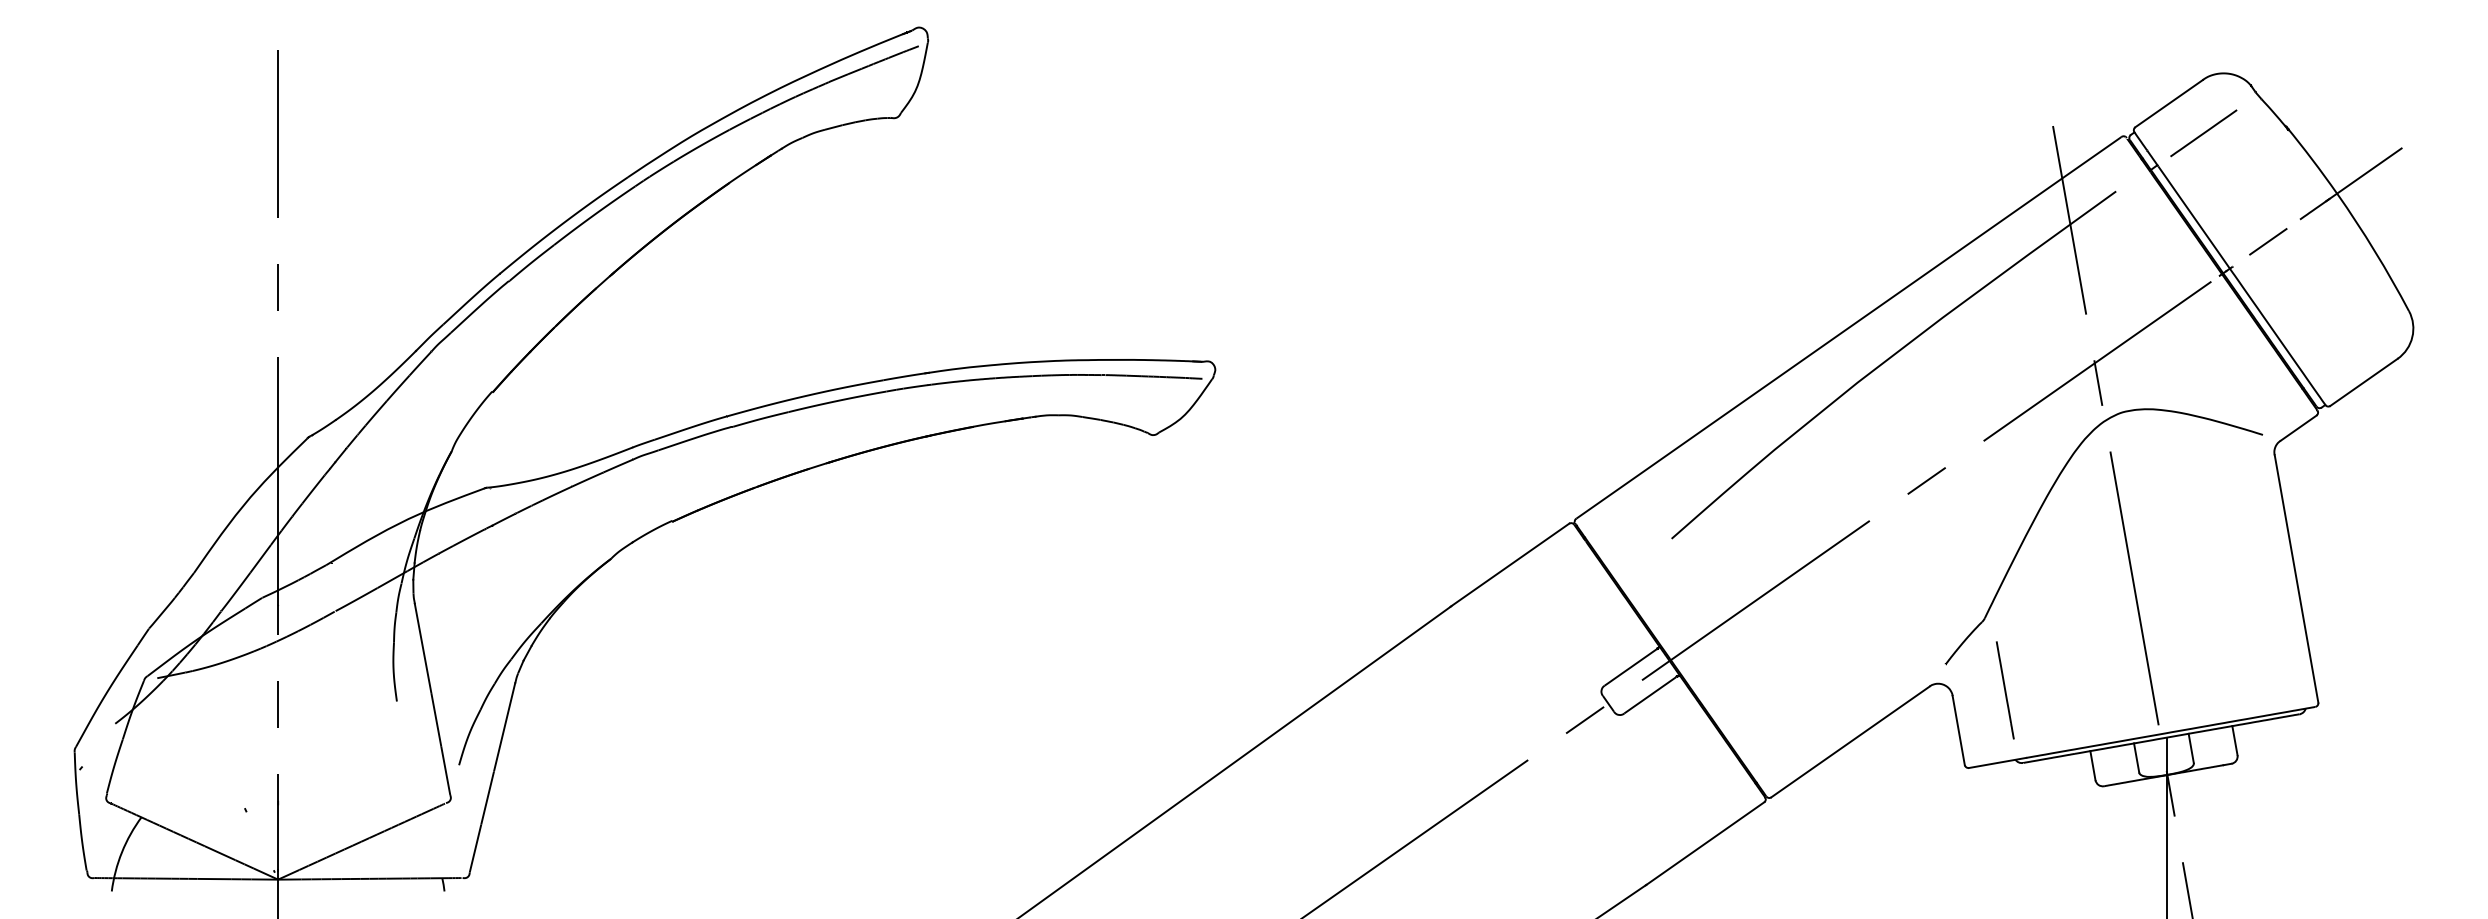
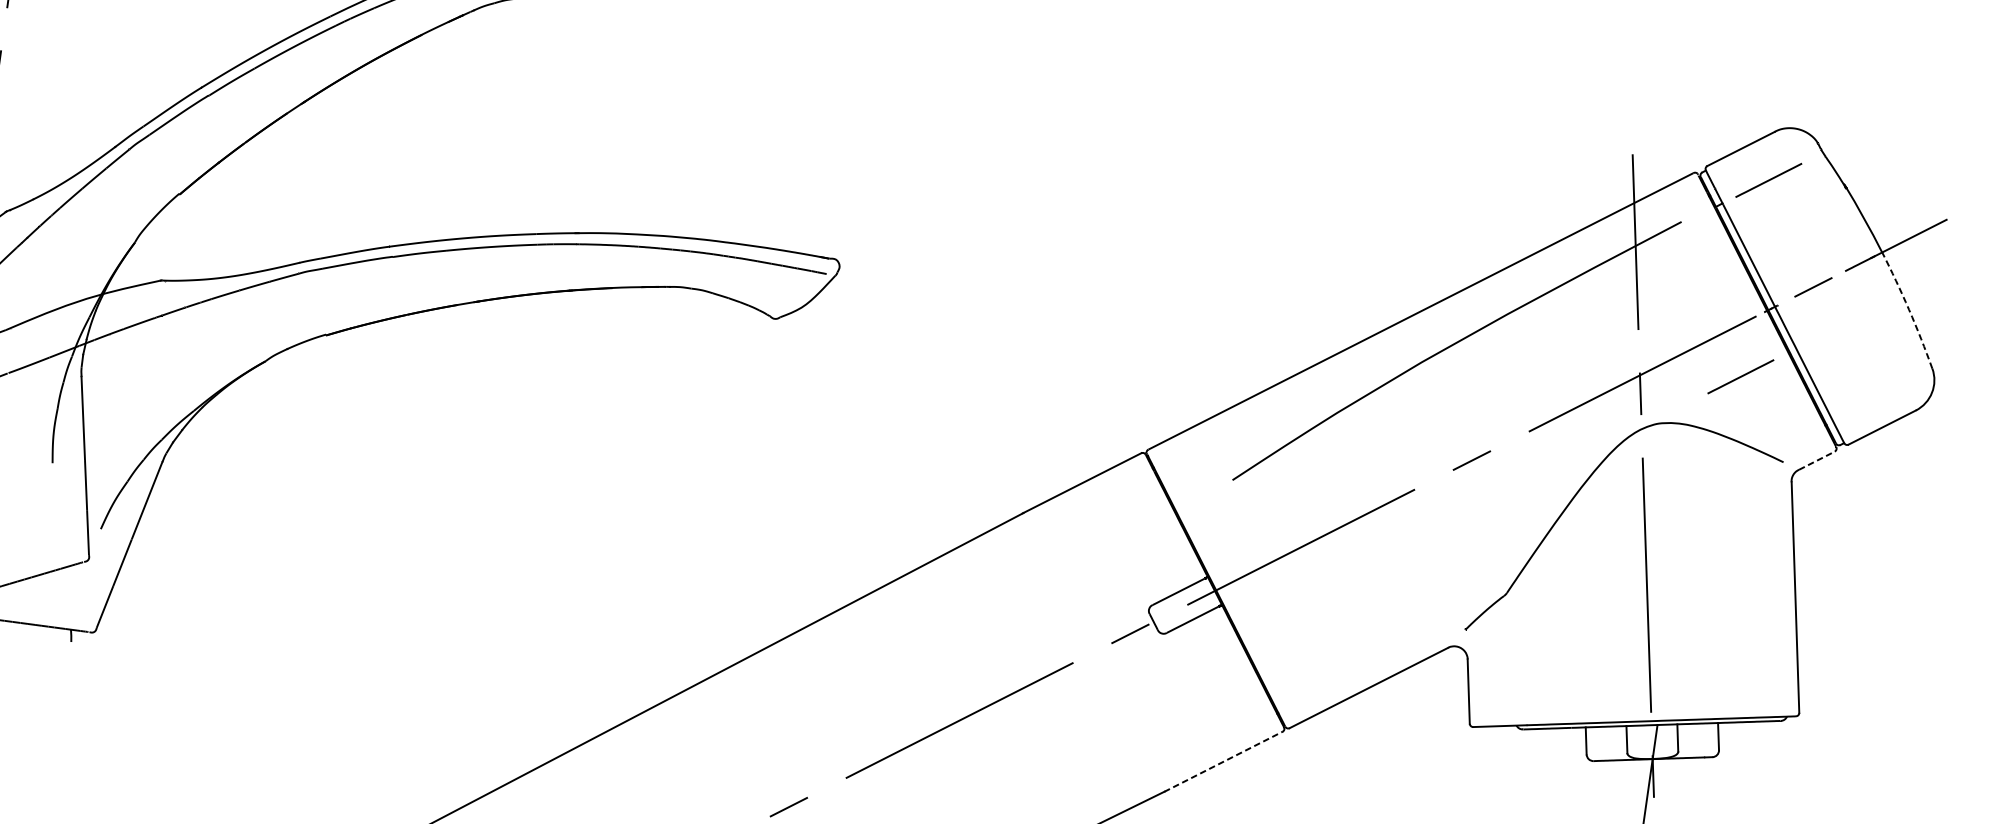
arc: (2374, 251) -> (1908, 309), solid -> dashed
line: (2203, 349) -> (1740, 376), added
line: (2298, 428) -> (1816, 461), solid -> dashed
line: (2005, 690) -> (1516, 661), removed
line: (1705, 843) -> (1223, 761), solid -> dashed

